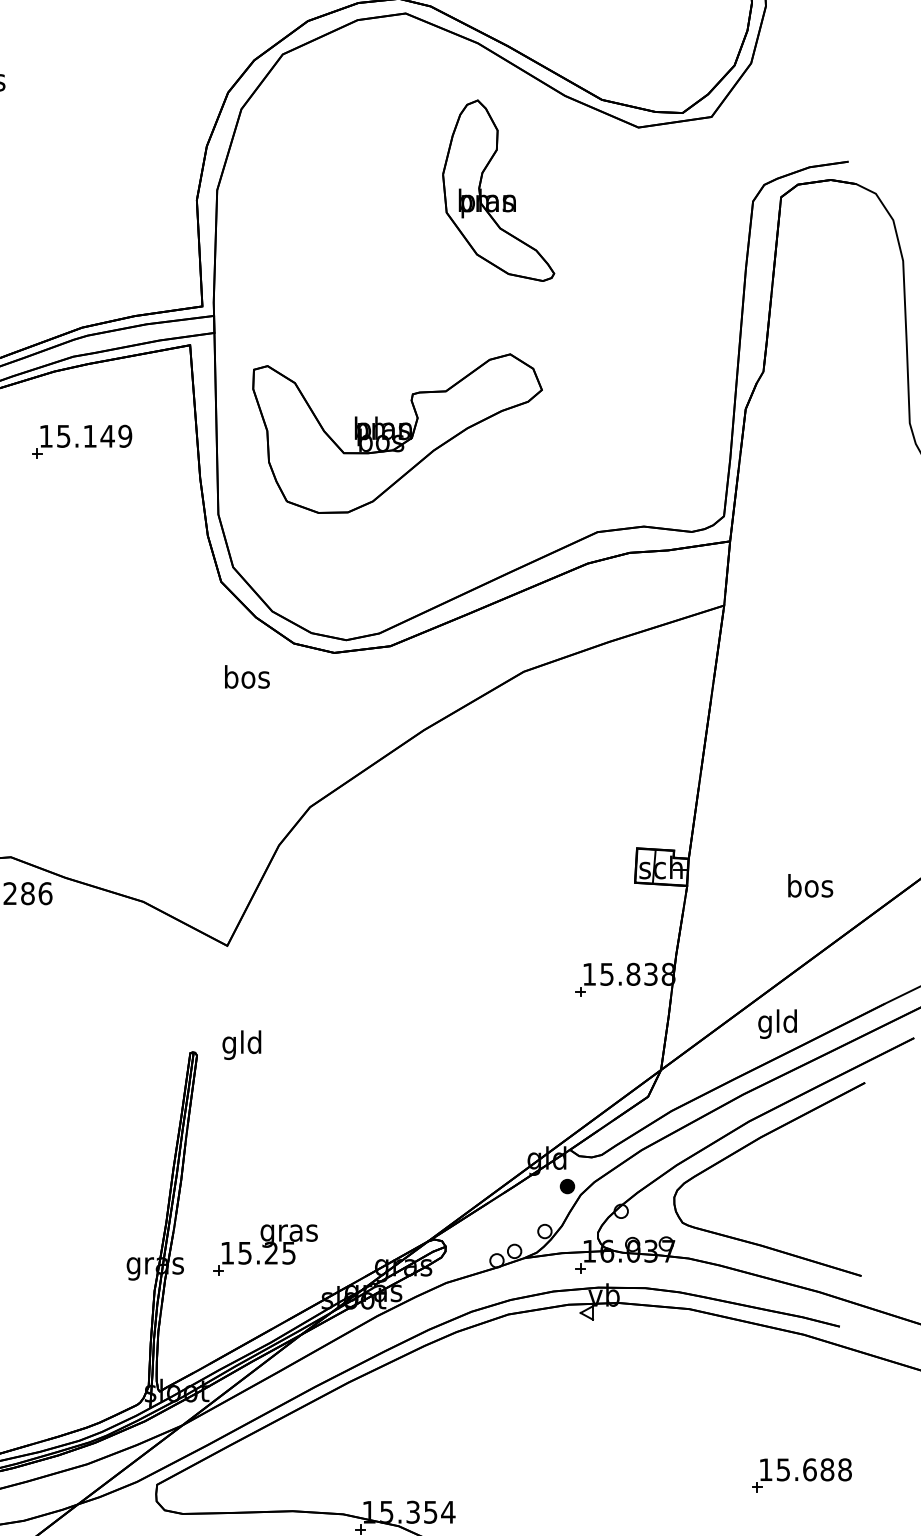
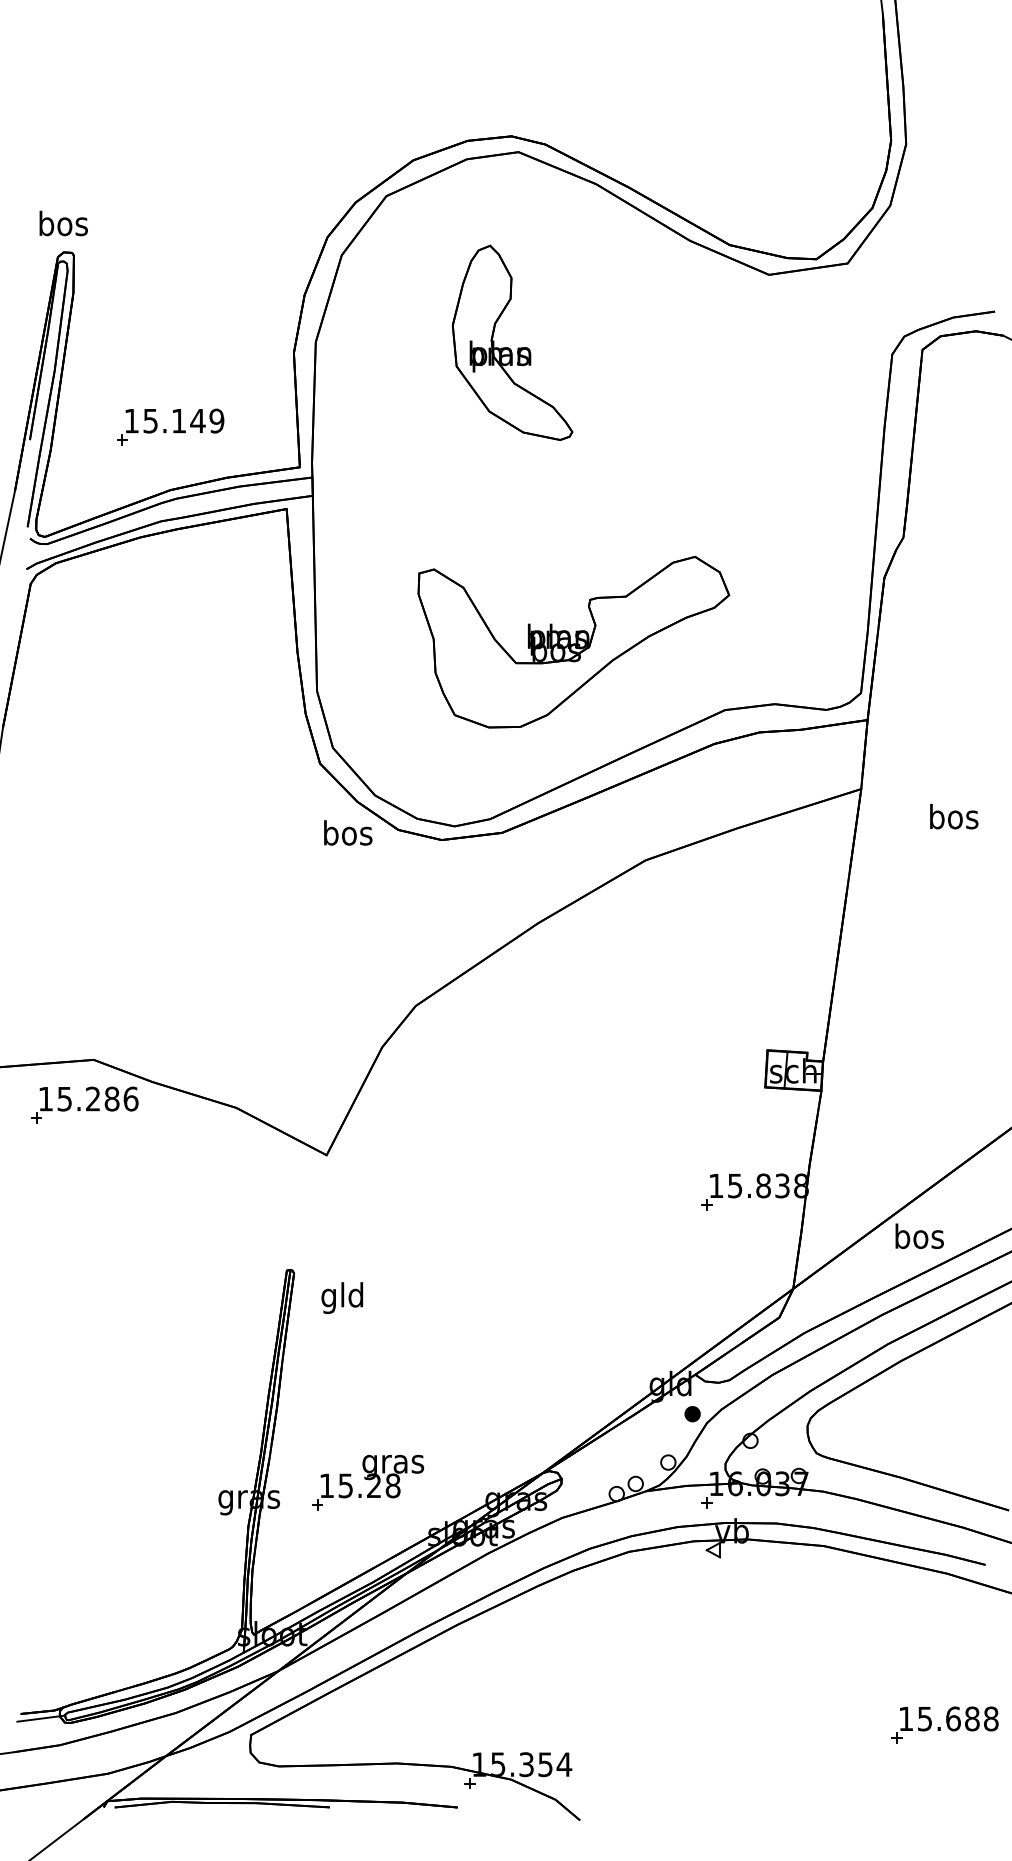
part: (496, 196) -> (510, 348), moved
part: (397, 433) -> (573, 641), moved
part: (82, 441) -> (170, 426), moved
text: (247, 676) -> (348, 832), moved
text: (810, 885) -> (954, 816), moved
text: (778, 1024) -> (919, 1239), gld -> bos
text: (242, 1045) -> (342, 1298), moved
text: (288, 1252) -> (392, 1485), 15.25 -> 15.28

